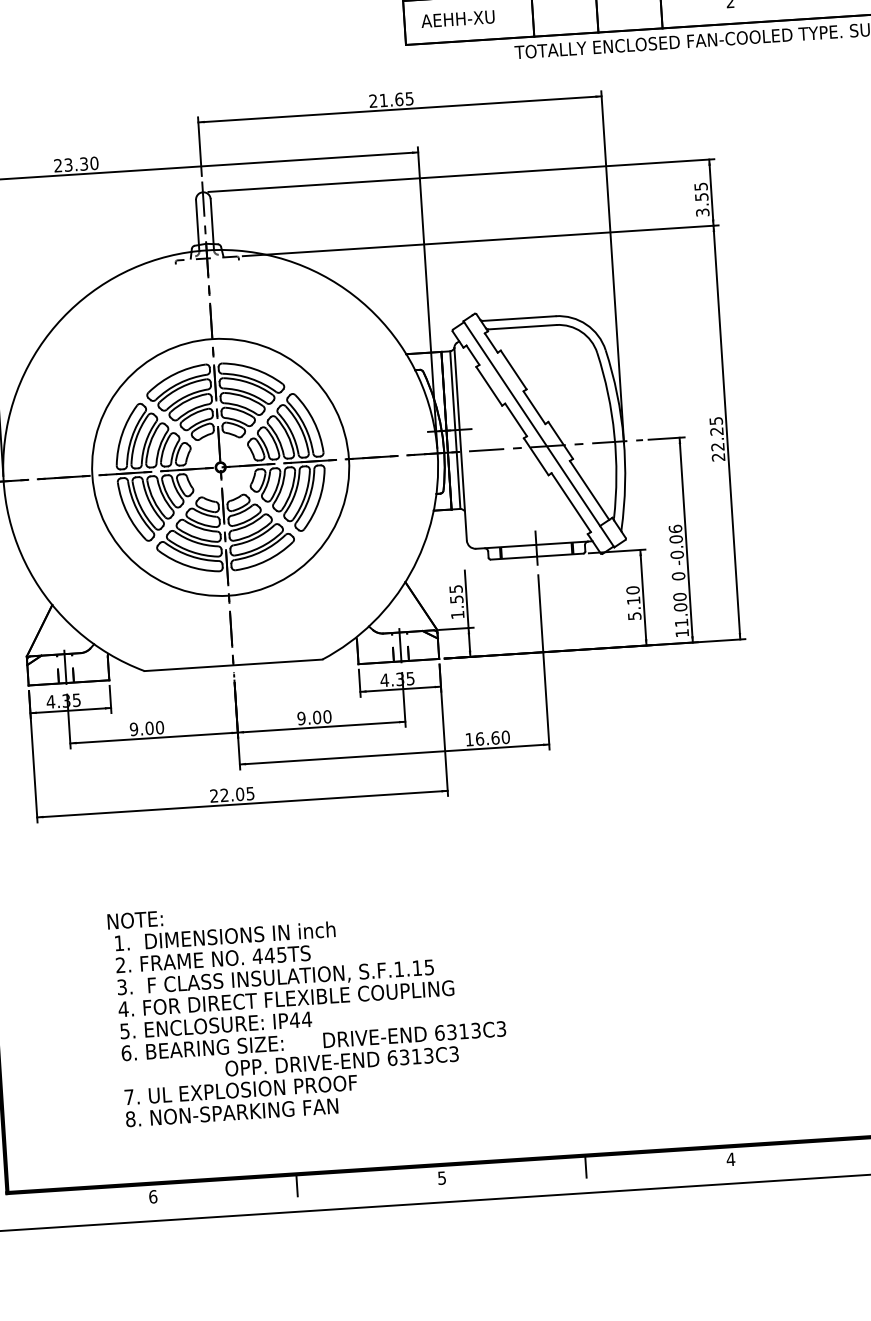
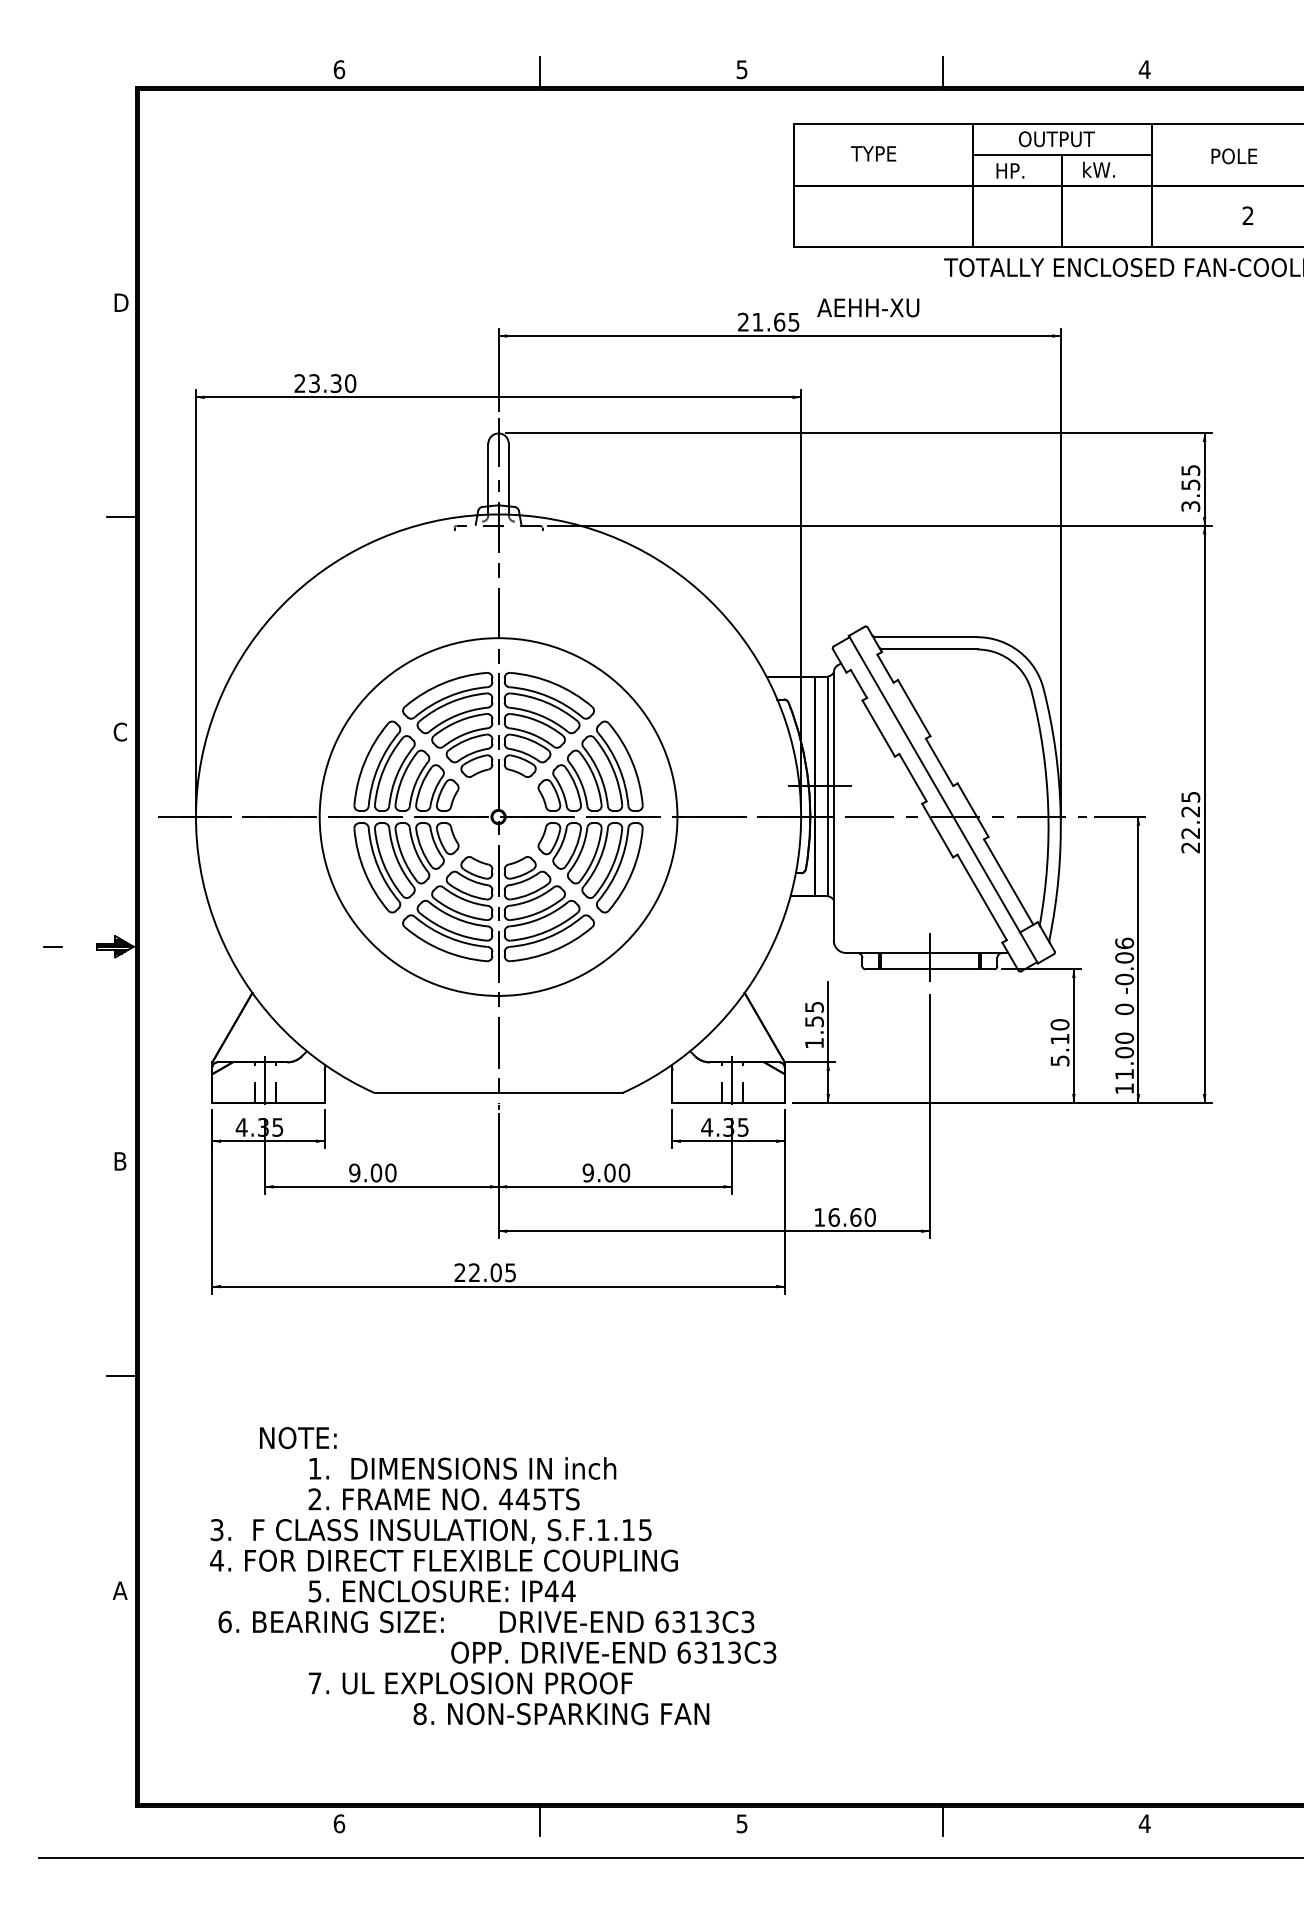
text: (458, 18) -> (868, 307), moved
text: (135, 920) -> (298, 1438), moved
text: (285, 987) -> (443, 1545), moved
text: (313, 1041) -> (486, 1622), moved
text: (232, 1113) -> (561, 1714), moved

